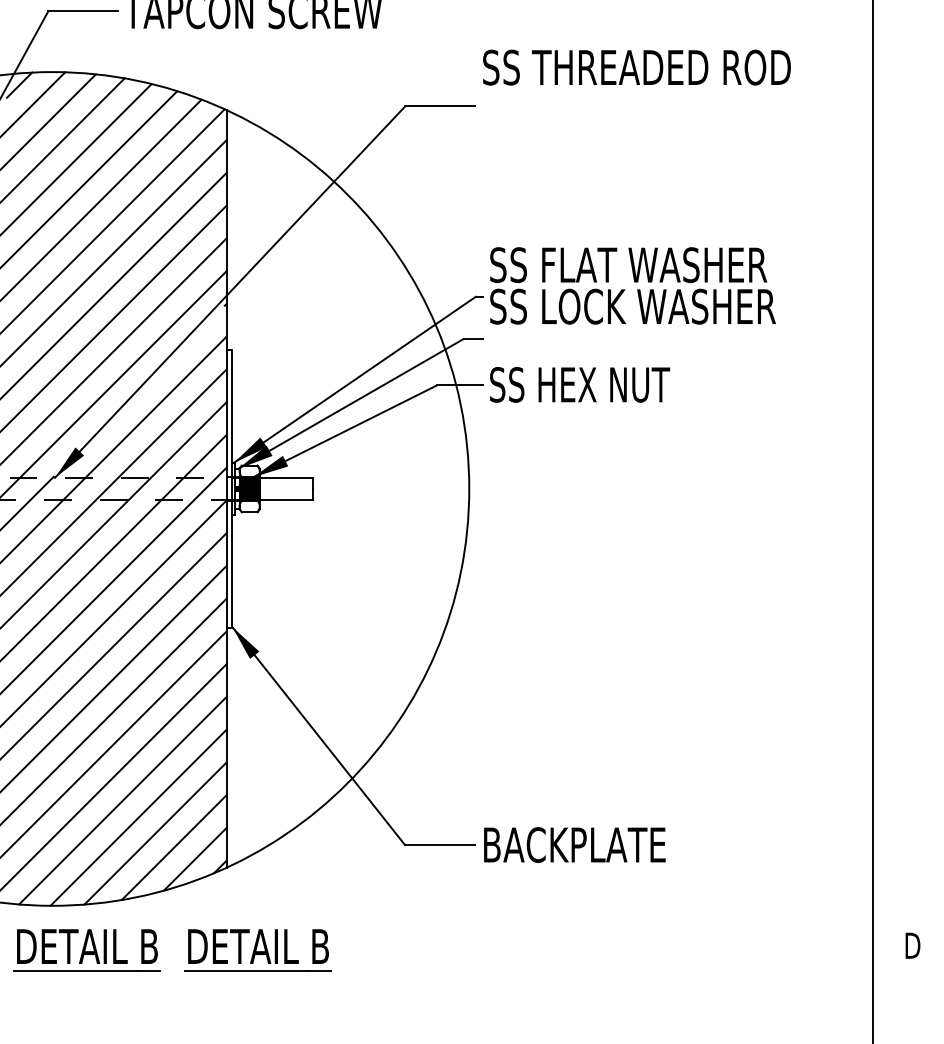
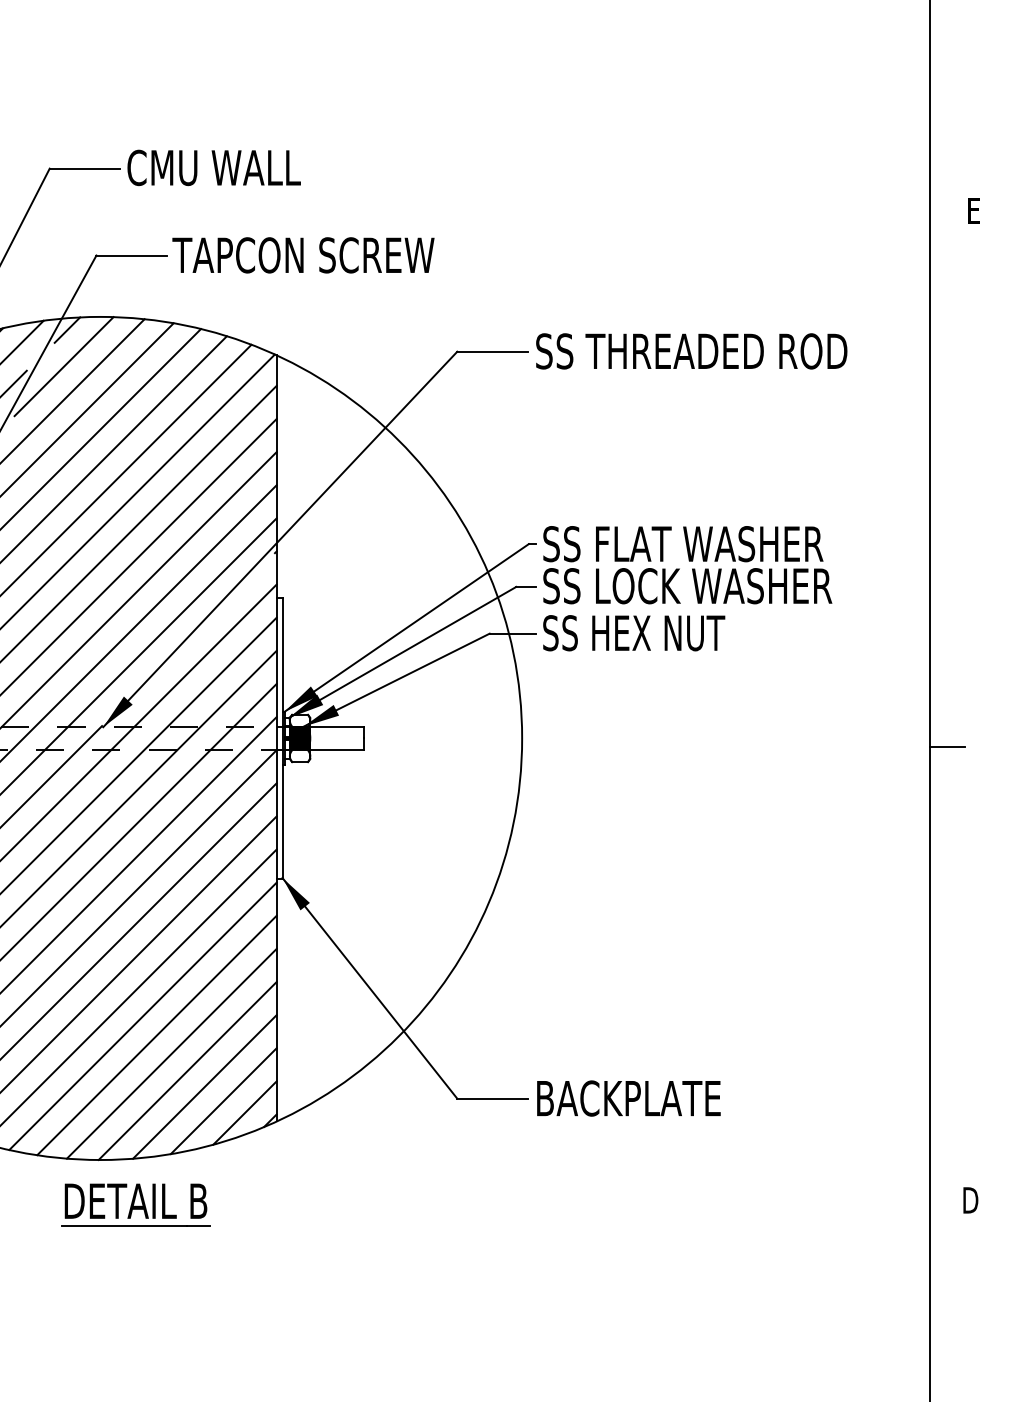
text: (636, 67) -> (691, 351), moved
text: (632, 286) -> (687, 565), moved
line: (889, 497) -> (947, 747), added
part: (257, 949) -> (308, 1204), removed

